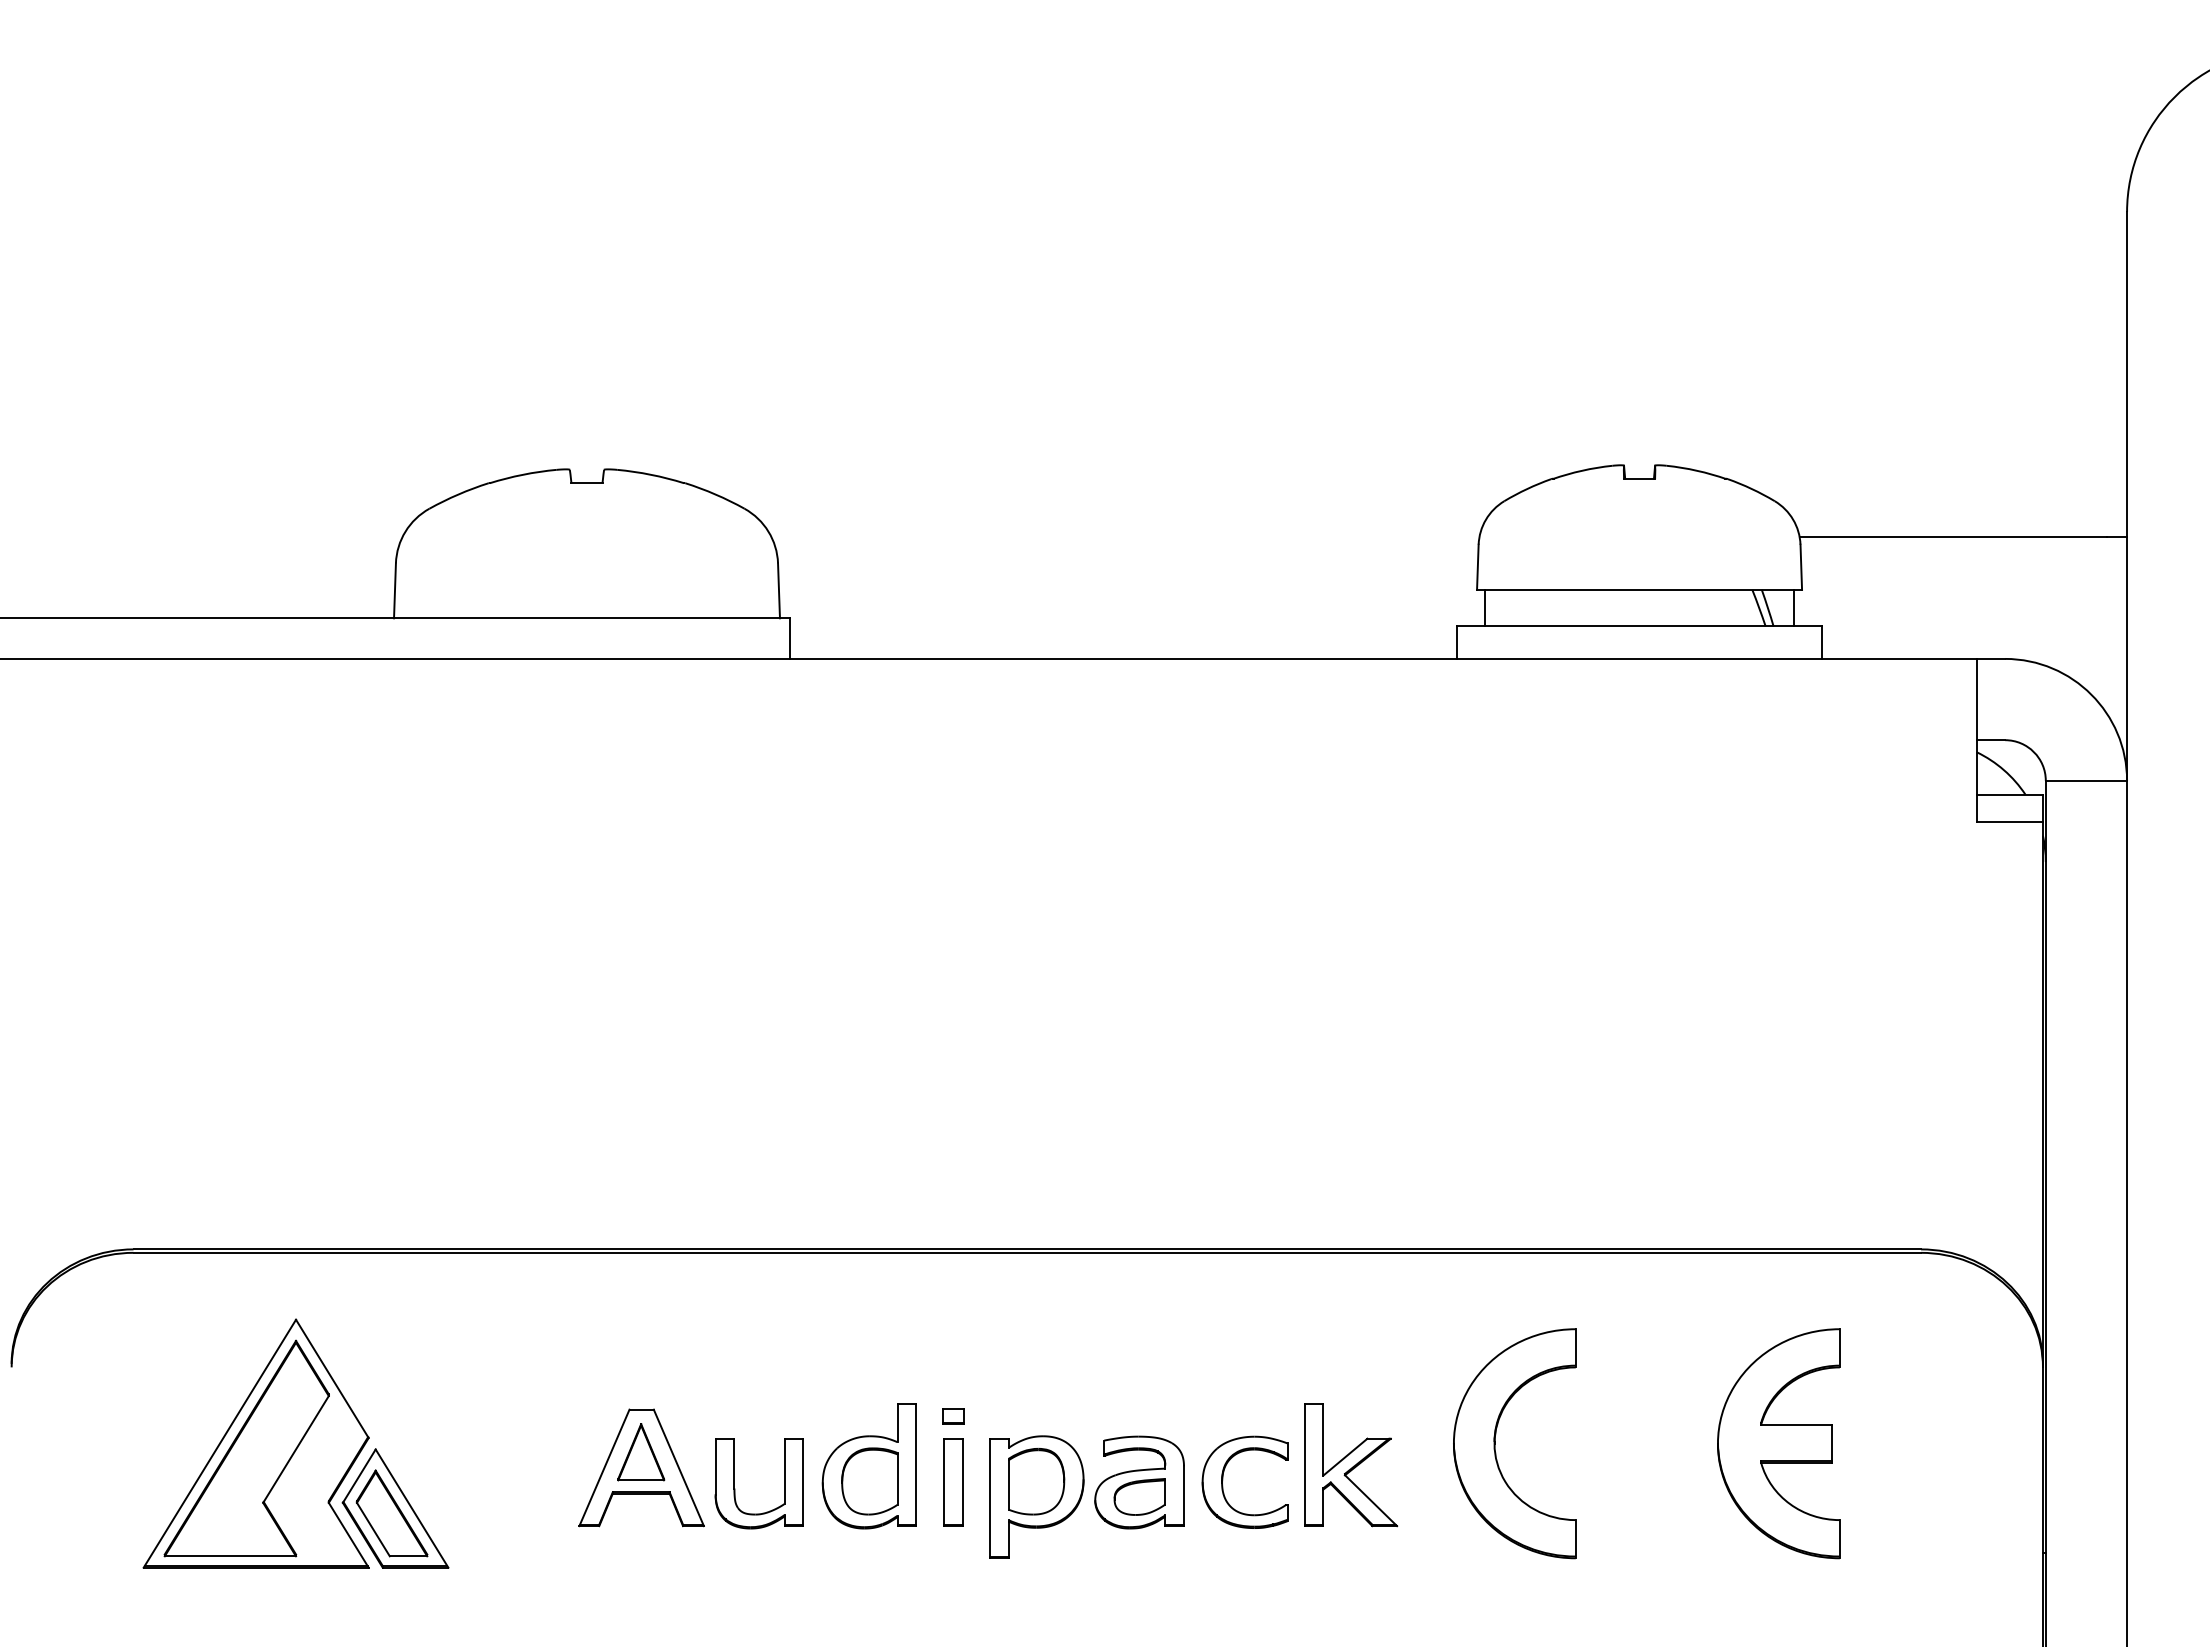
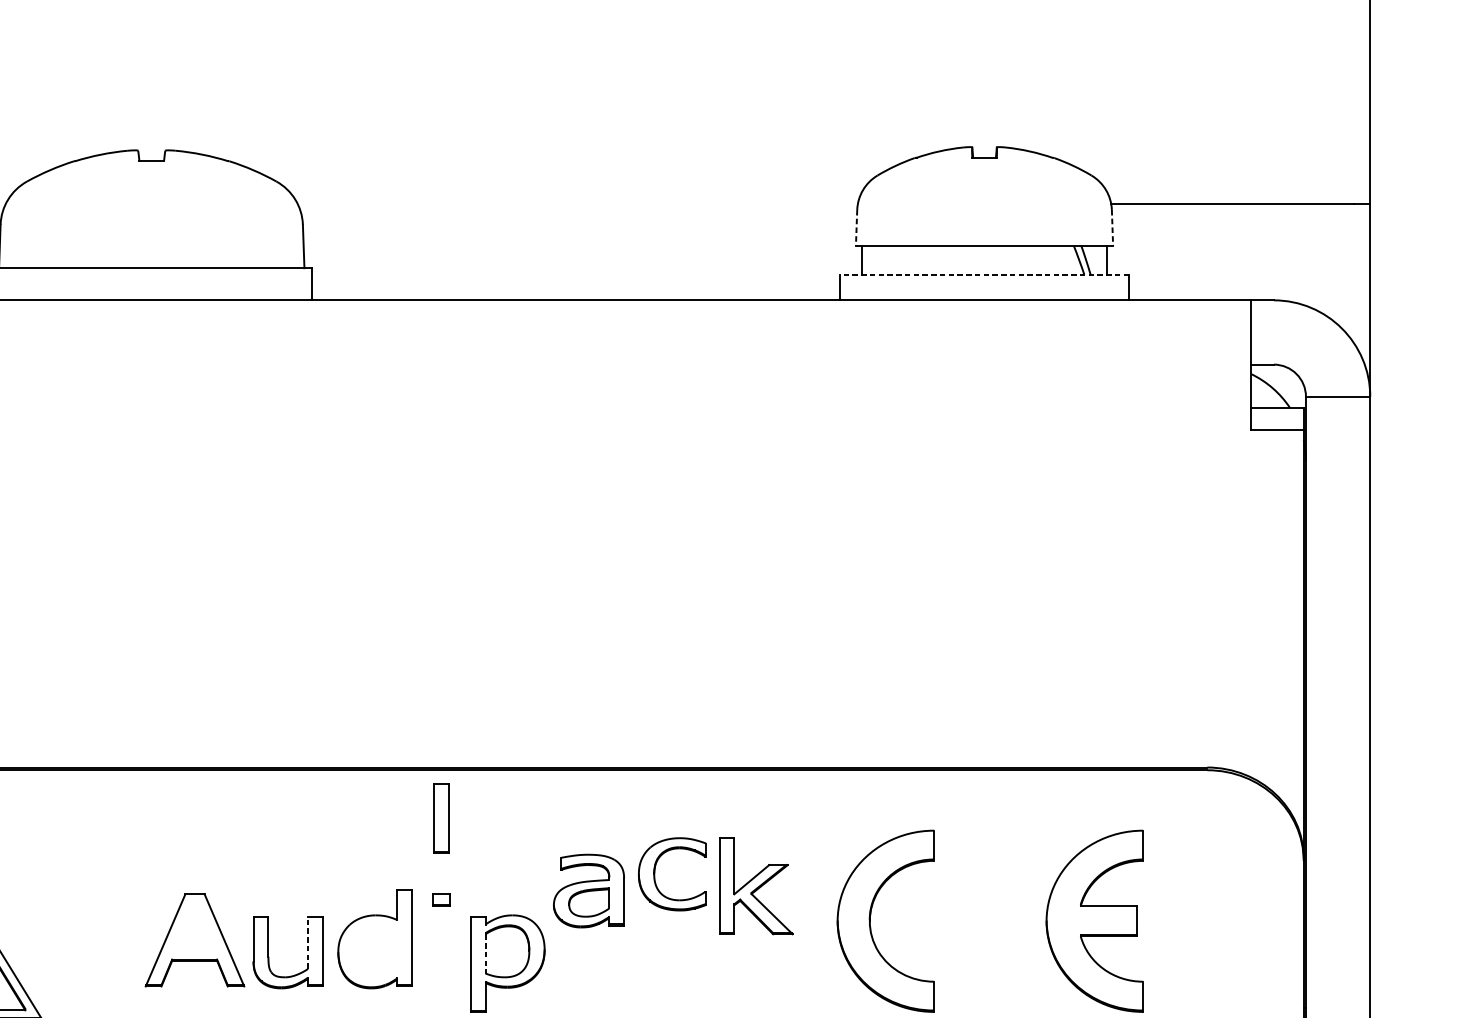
line: (1477, 567) -> (856, 228), solid -> dashed
line: (1801, 567) -> (1112, 228), solid -> dashed
line: (1639, 626) -> (984, 274), solid -> dashed
part: (641, 1452) -> (194, 928), removed
part: (1351, 1465) -> (756, 886), moved
line: (784, 1471) -> (308, 943), solid -> dashed
part: (1223, 1480) -> (655, 872), moved
part: (869, 1481) -> (375, 951), removed
part: (953, 1482) -> (441, 818), moved
part: (1139, 1482) -> (588, 891), moved
line: (1008, 1484) -> (485, 953), solid -> dashed

